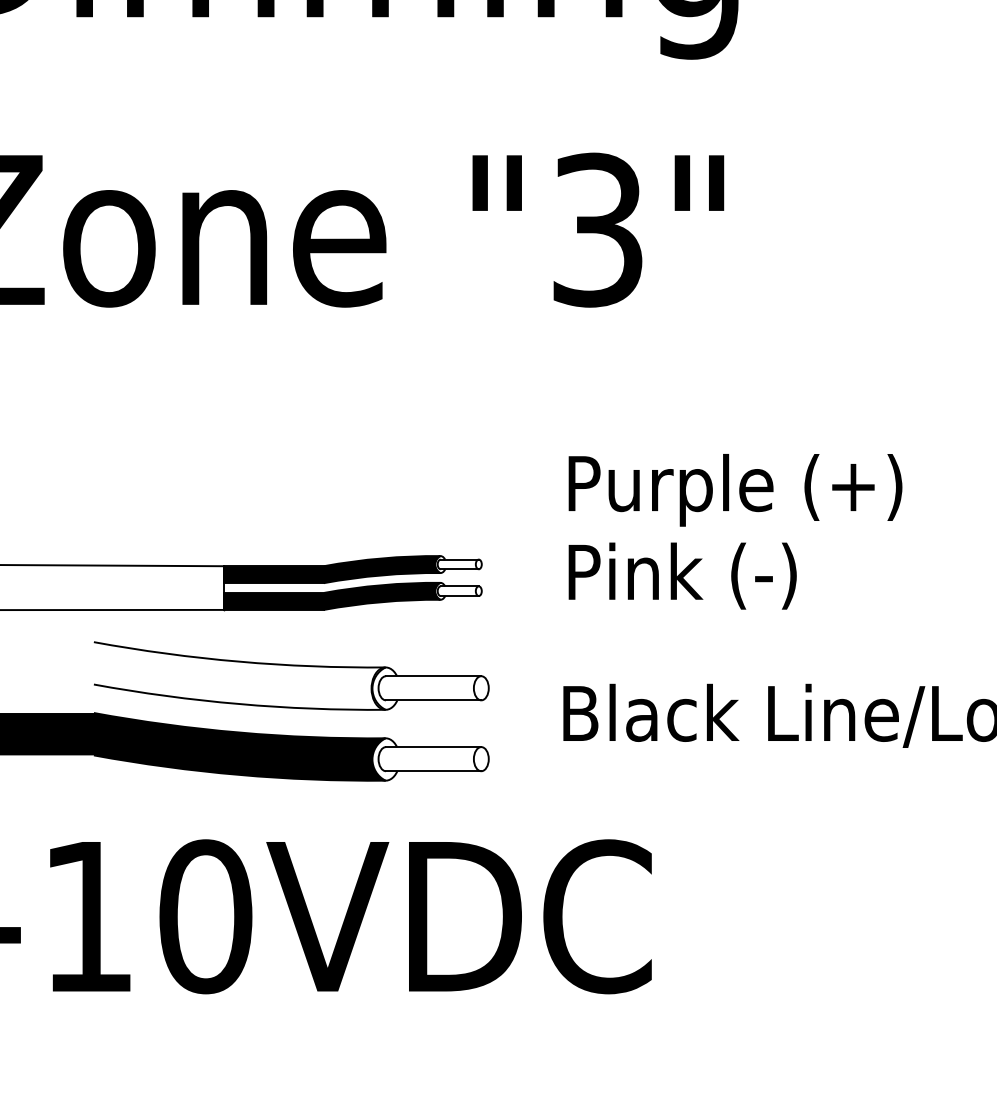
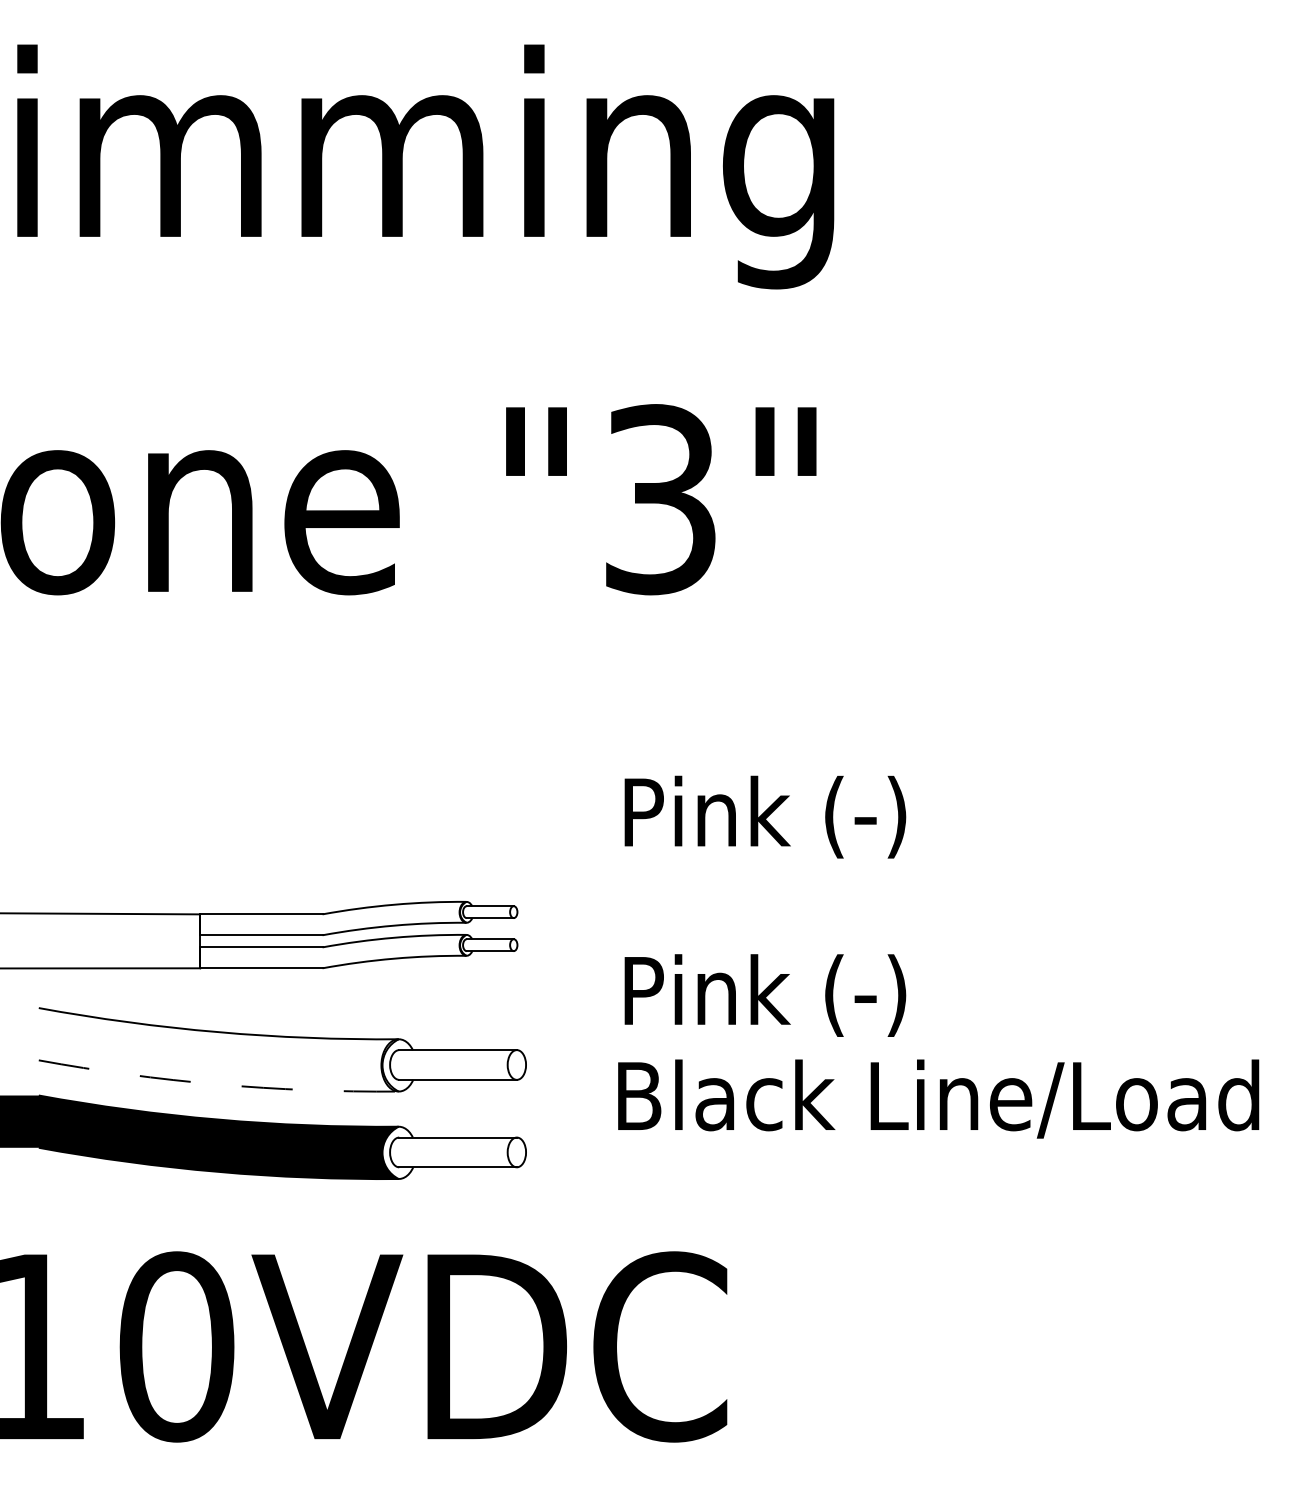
text: (755, 490) -> (855, 820), Purple (+) -> Pink (-)
fill: (331, 569) -> (332, 918), removed
text: (682, 576) -> (765, 995), moved
fill: (331, 596) -> (332, 951), removed
arc: (239, 704) -> (218, 1084), solid -> dashed

